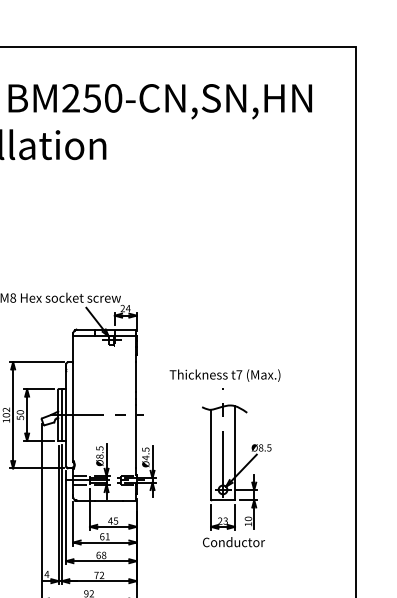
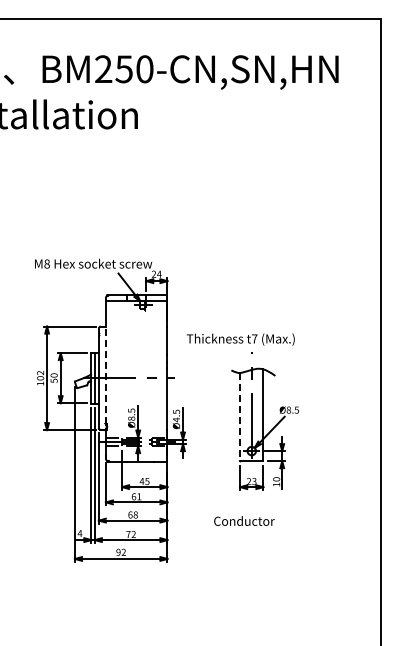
text: (224, 375) -> (240, 339), moved
line: (73, 412) -> (105, 375), solid -> dashed
line: (211, 455) -> (240, 417), solid -> dashed
text: (234, 541) -> (244, 520), moved

